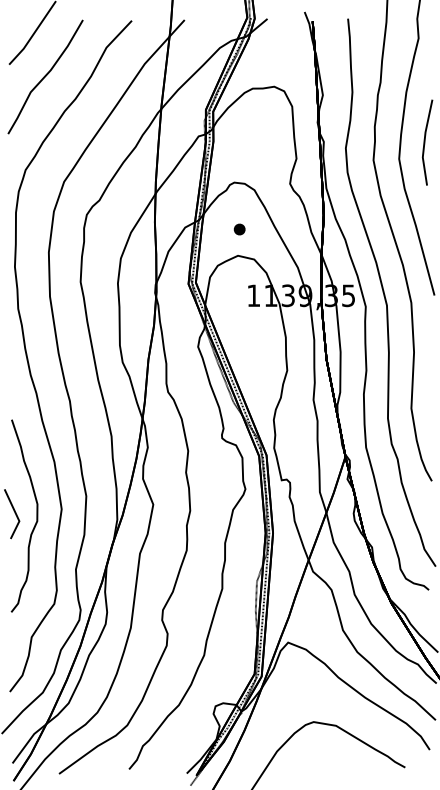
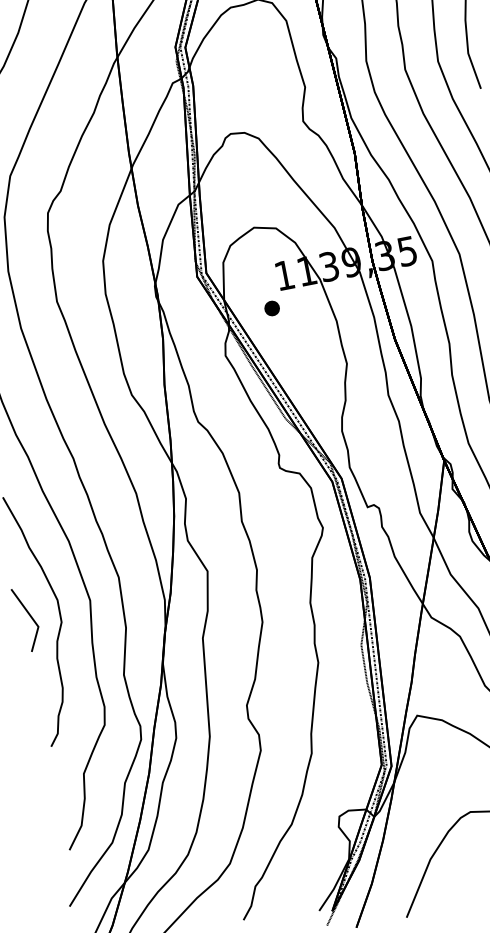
part: (239, 229) -> (271, 308), moved

